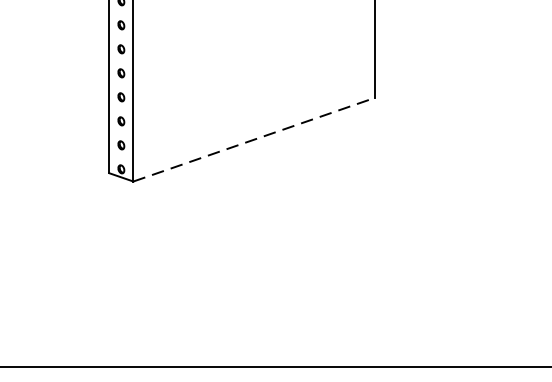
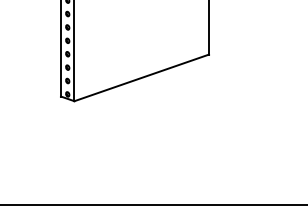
line: (255, 139) -> (142, 77), dashed -> solid

